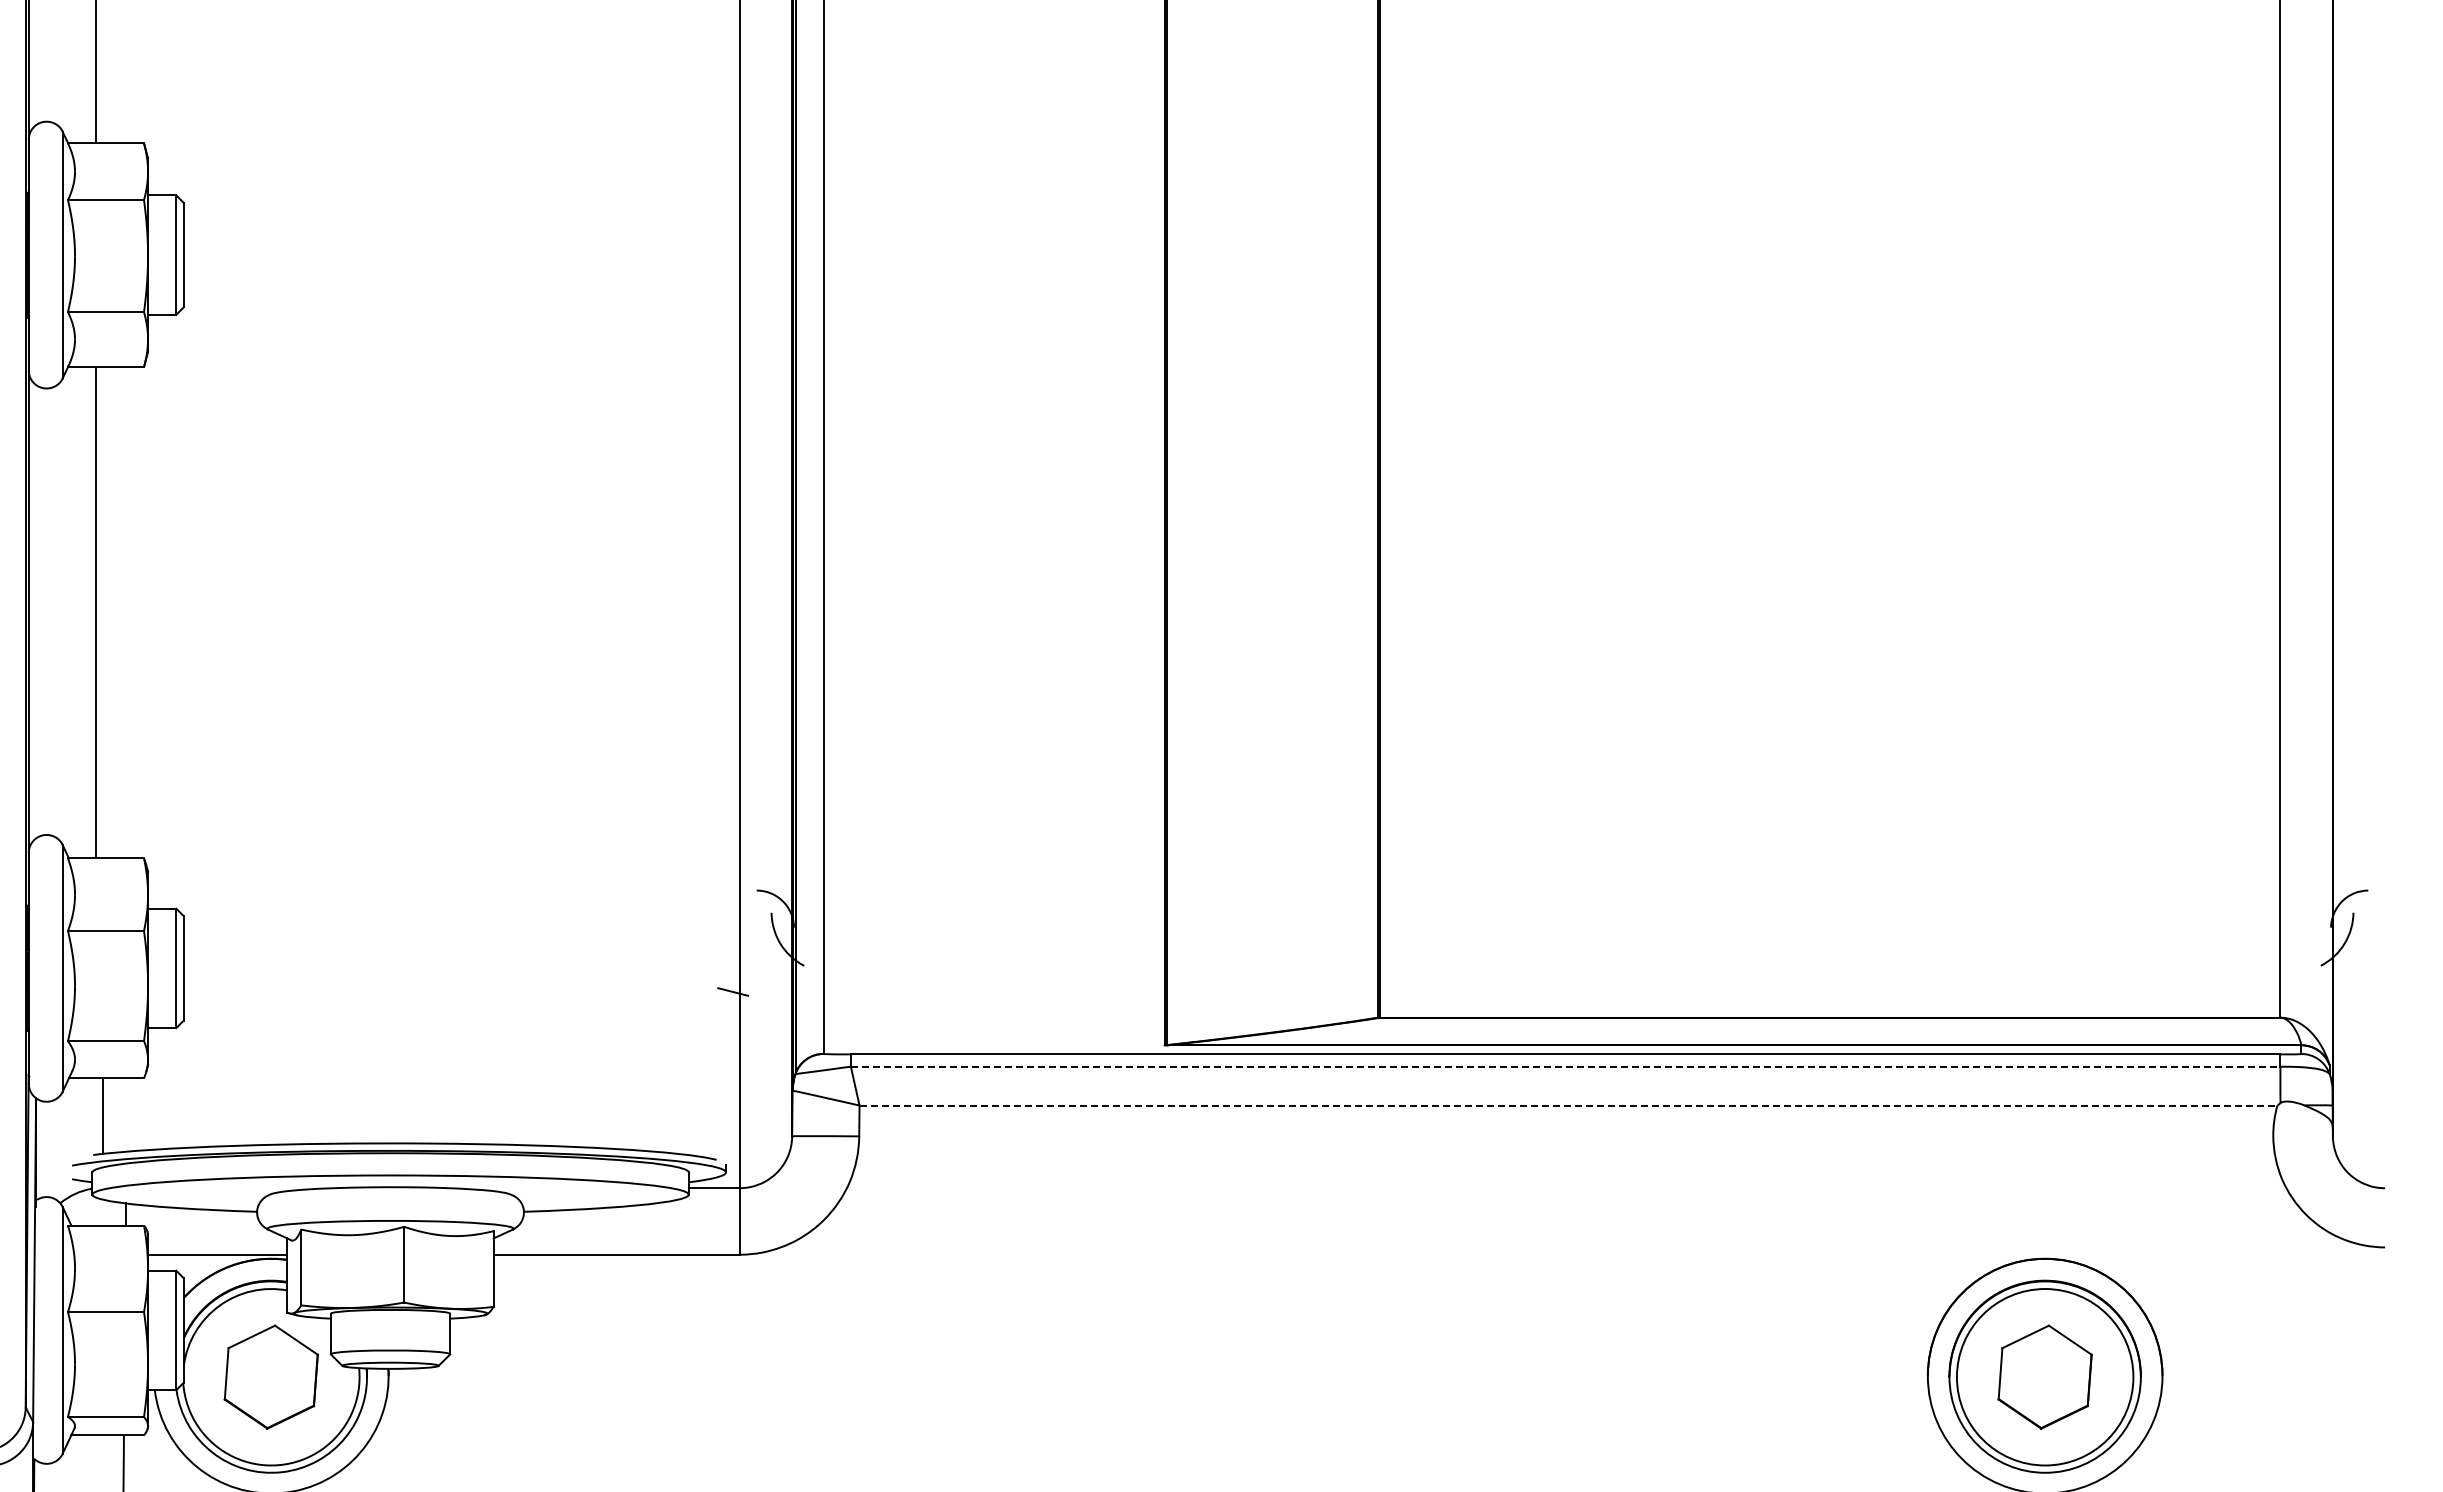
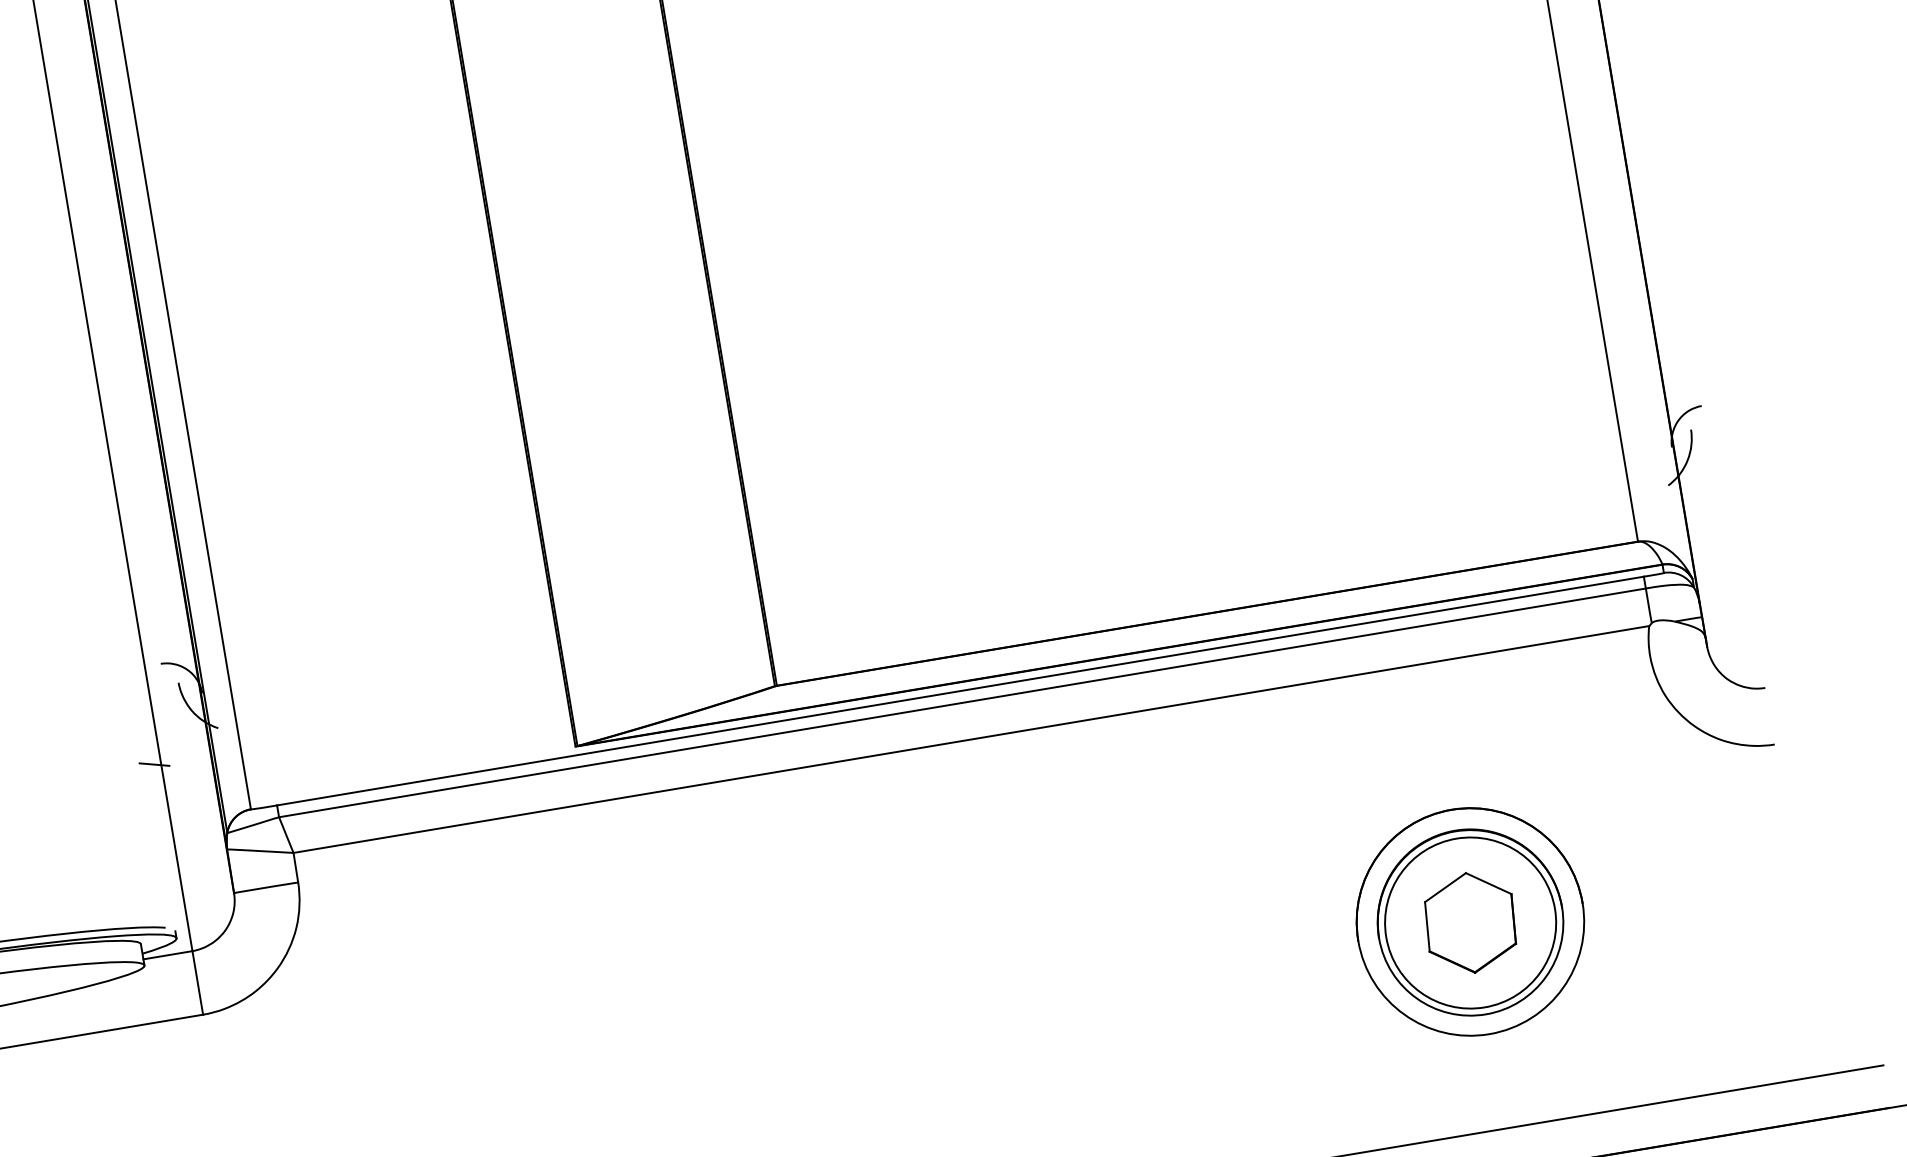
line: (1565, 1066) -> (962, 702), dashed -> solid
line: (1568, 1105) -> (971, 739), dashed -> solid

